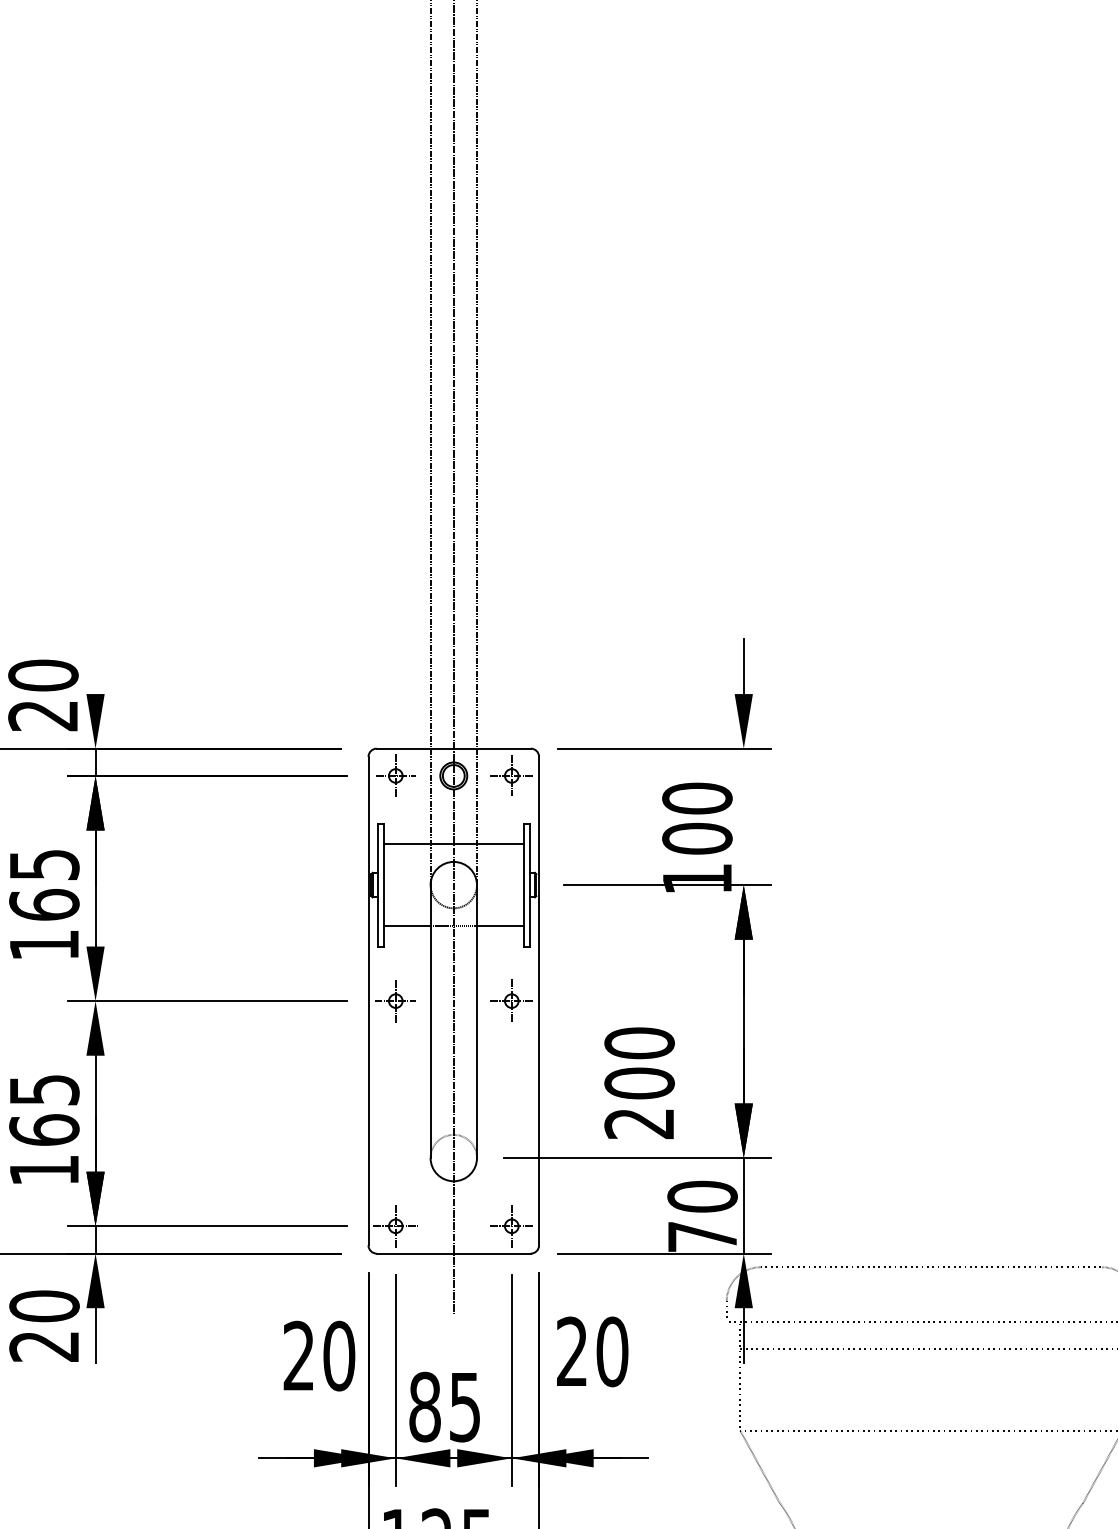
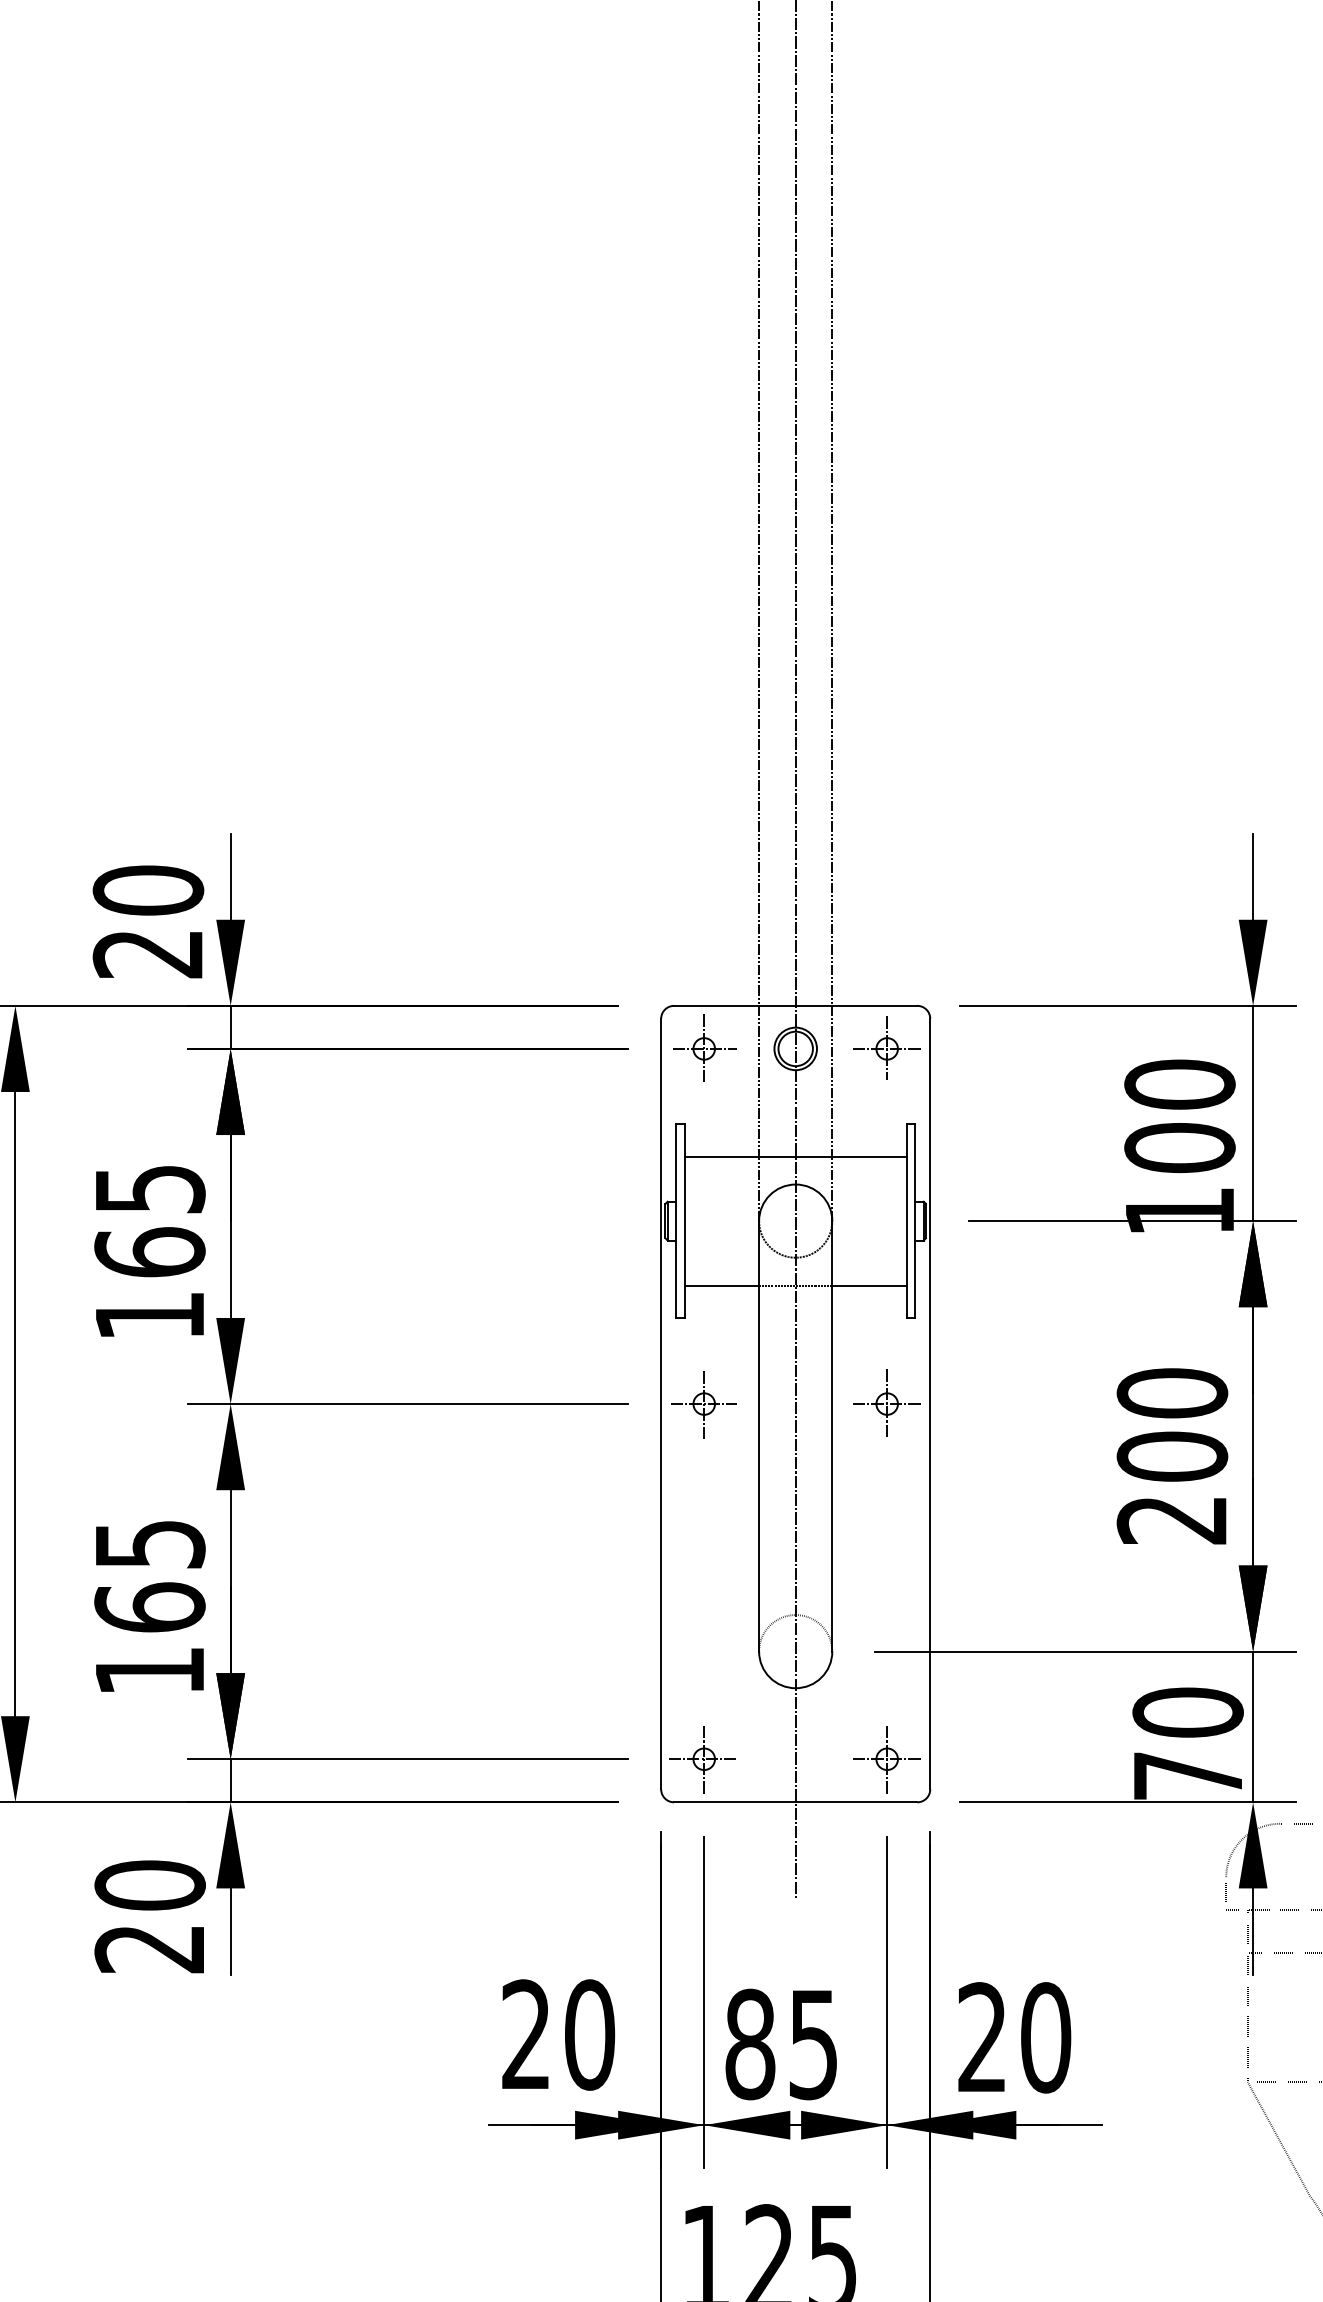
line: (95, 666) -> (230, 876), added
line: (743, 816) -> (1252, 1112), added
text: (639, 1083) -> (1172, 1456), moved
text: (592, 1351) -> (1014, 2037), moved
text: (319, 1355) -> (558, 2034), moved

